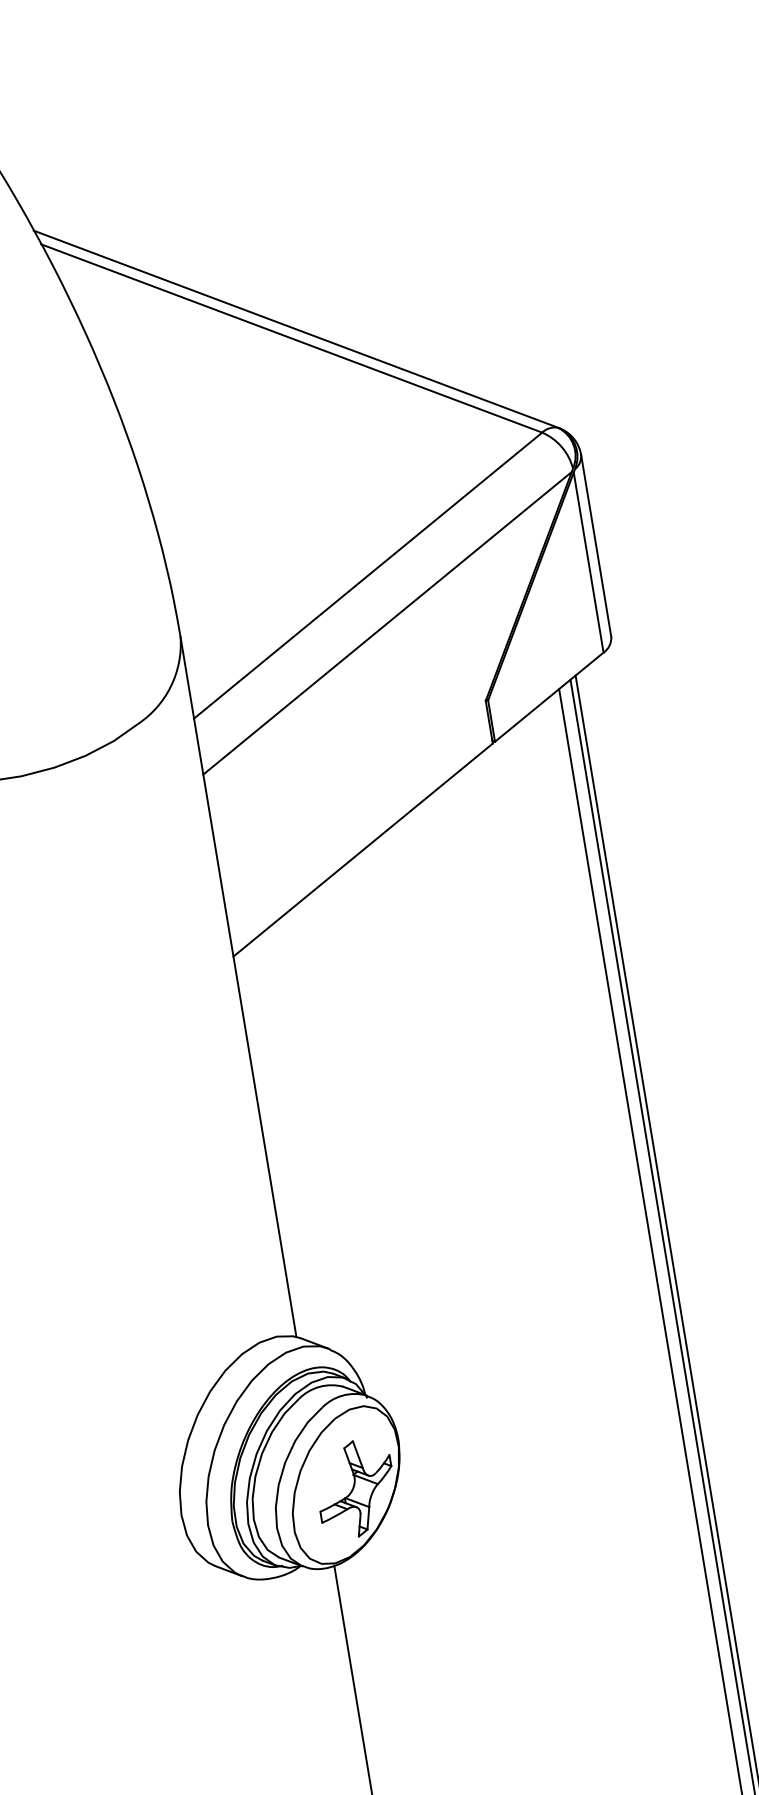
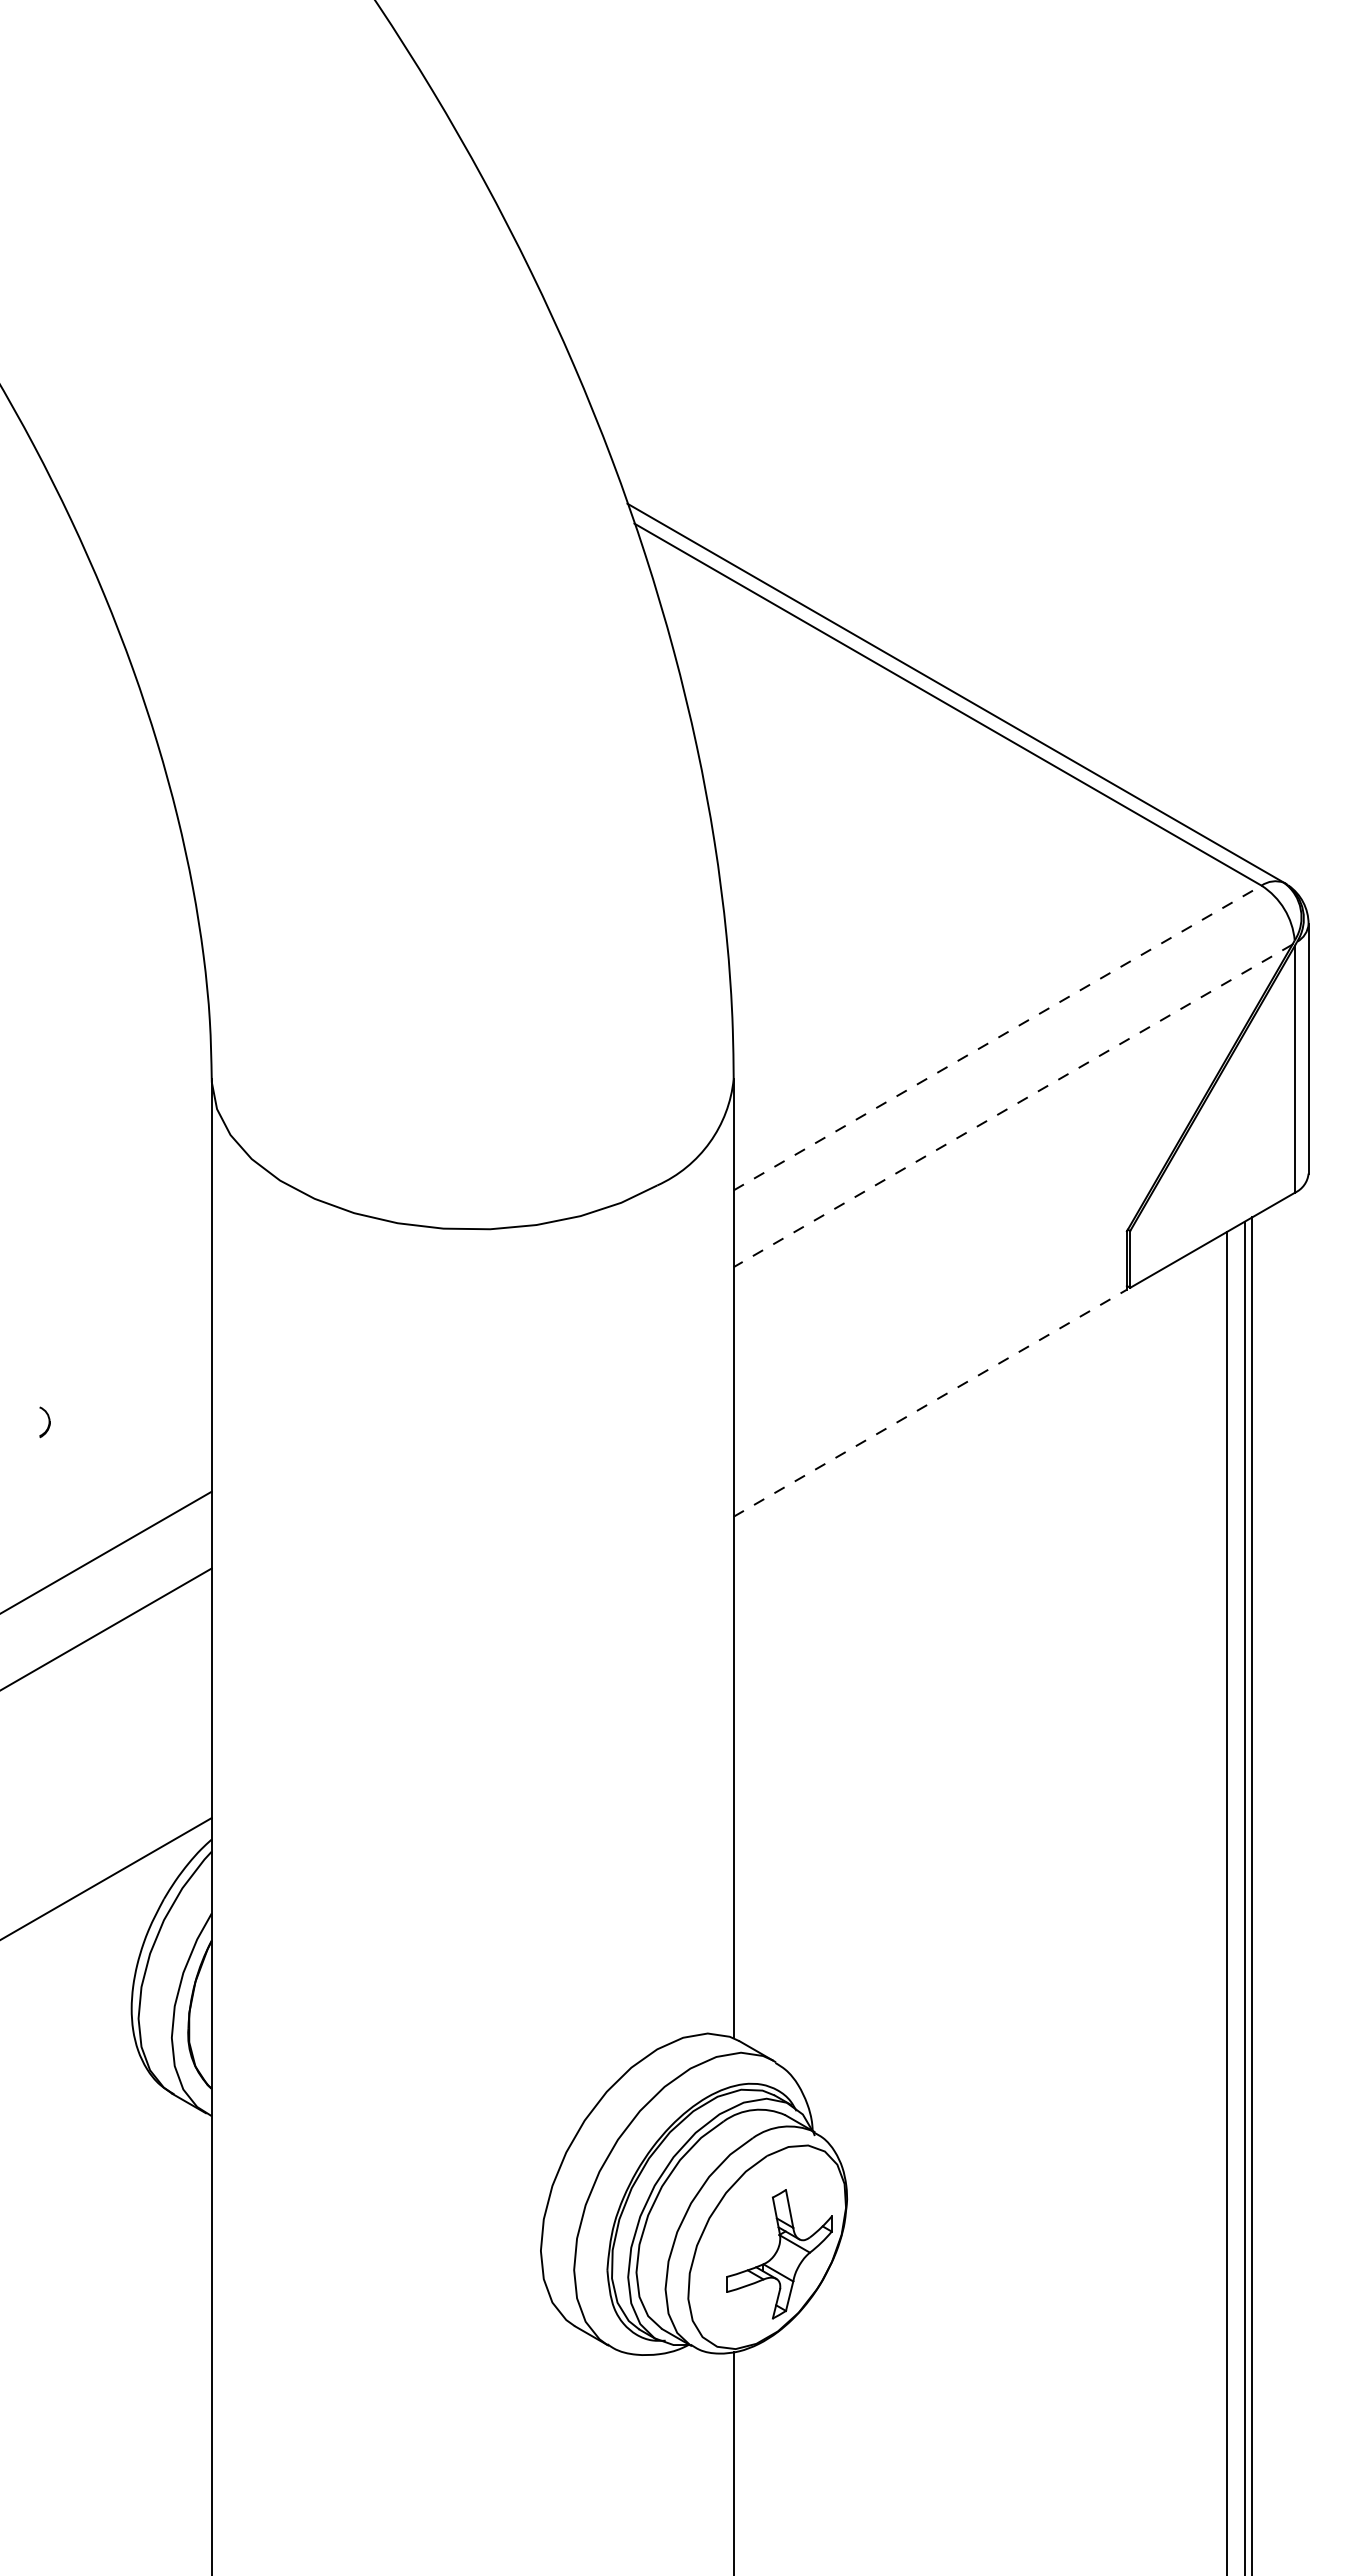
line: (368, 575) -> (997, 1038), solid -> dashed
line: (387, 622) -> (1013, 1105), solid -> dashed
line: (363, 849) -> (930, 1402), solid -> dashed

